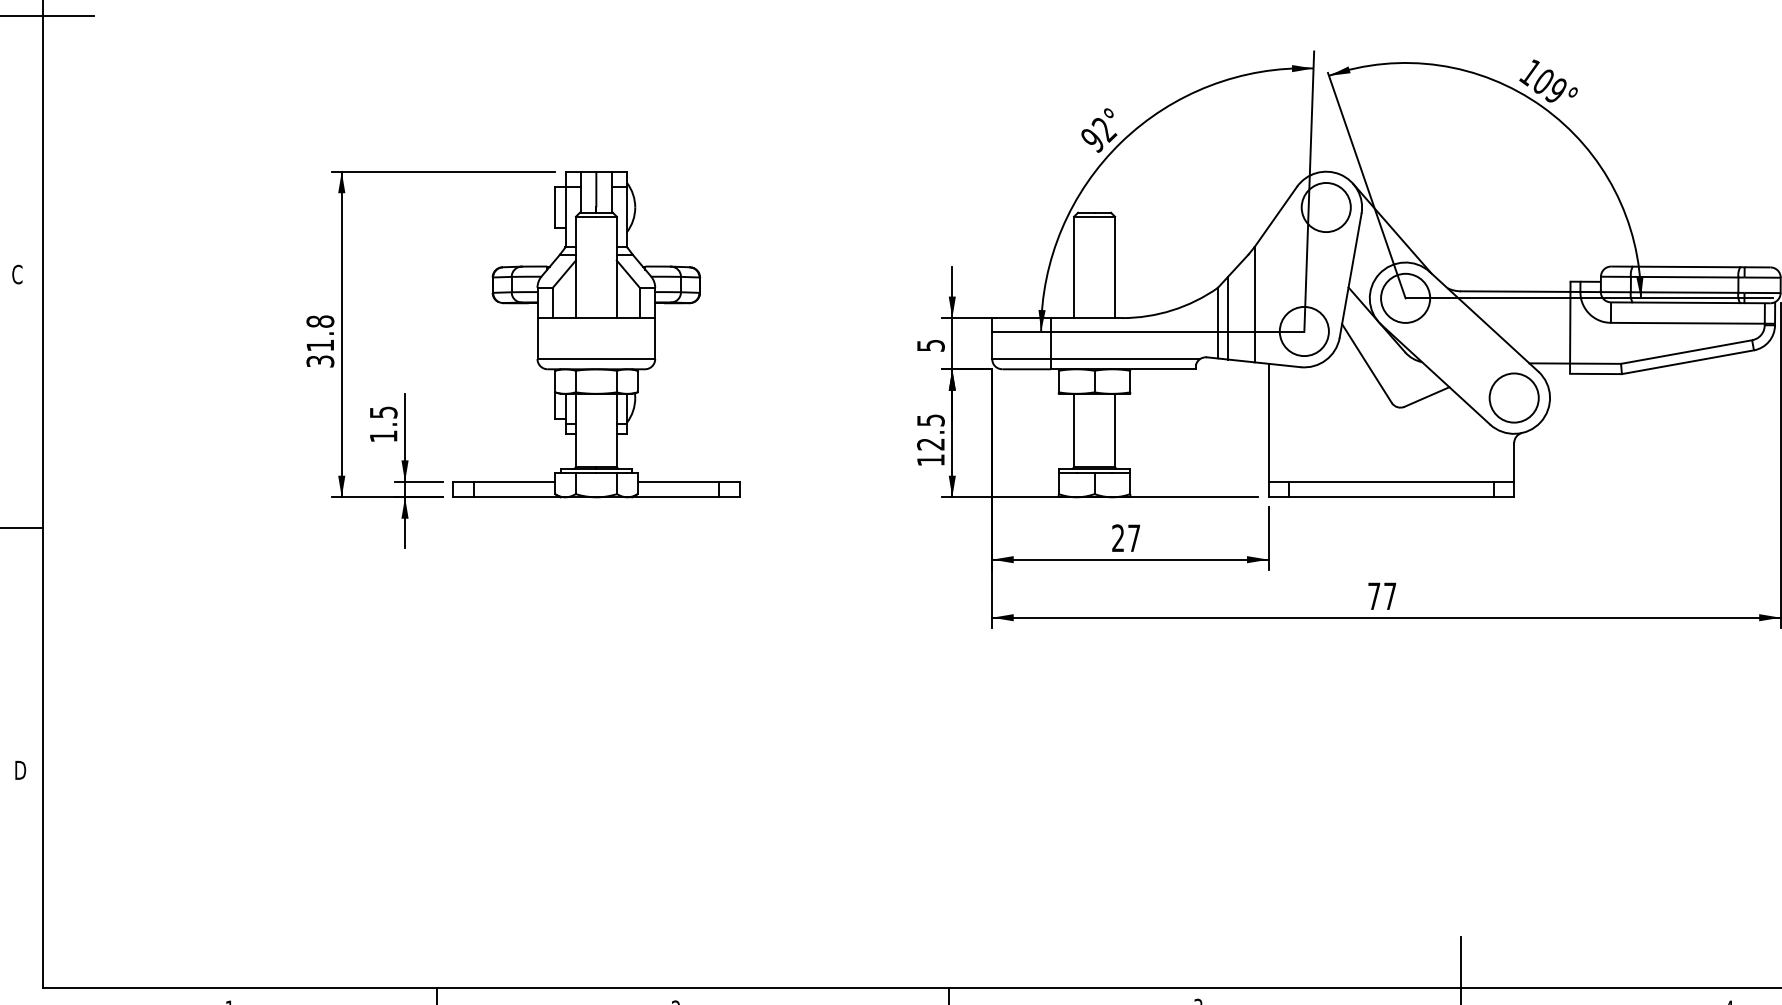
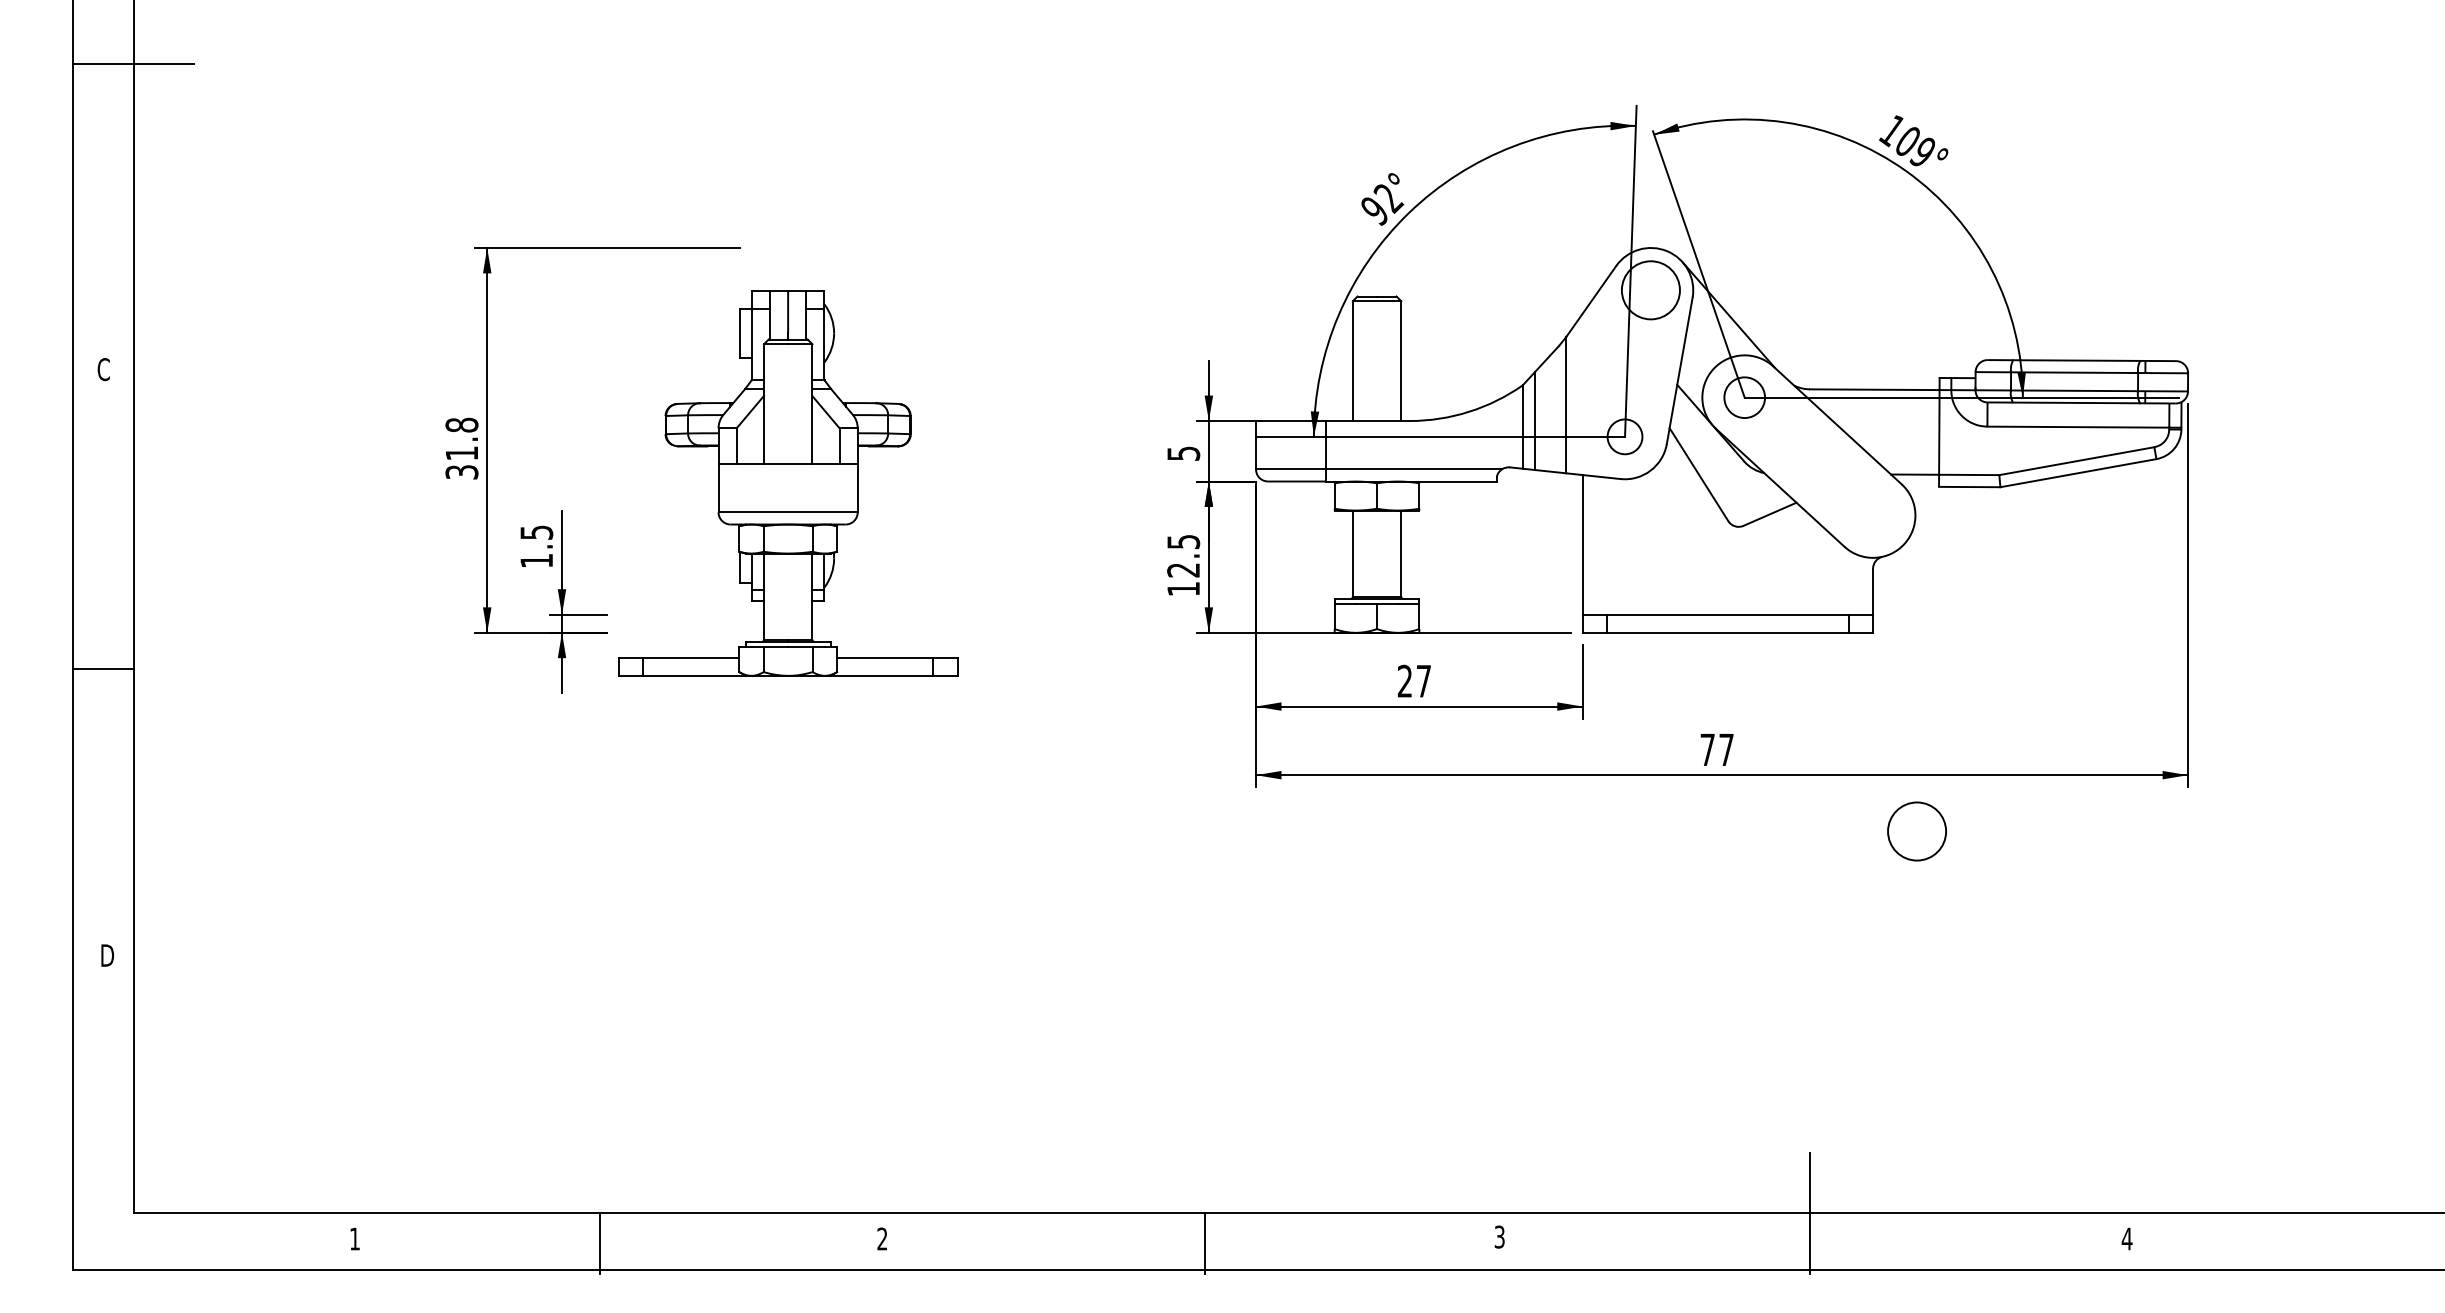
circle: (1405, 298) -> (1744, 397), size x0.7
circle: (1303, 331) -> (1624, 436), size x0.6
part: (596, 334) -> (788, 483), moved
circle: (1513, 398) -> (1916, 831), moved

